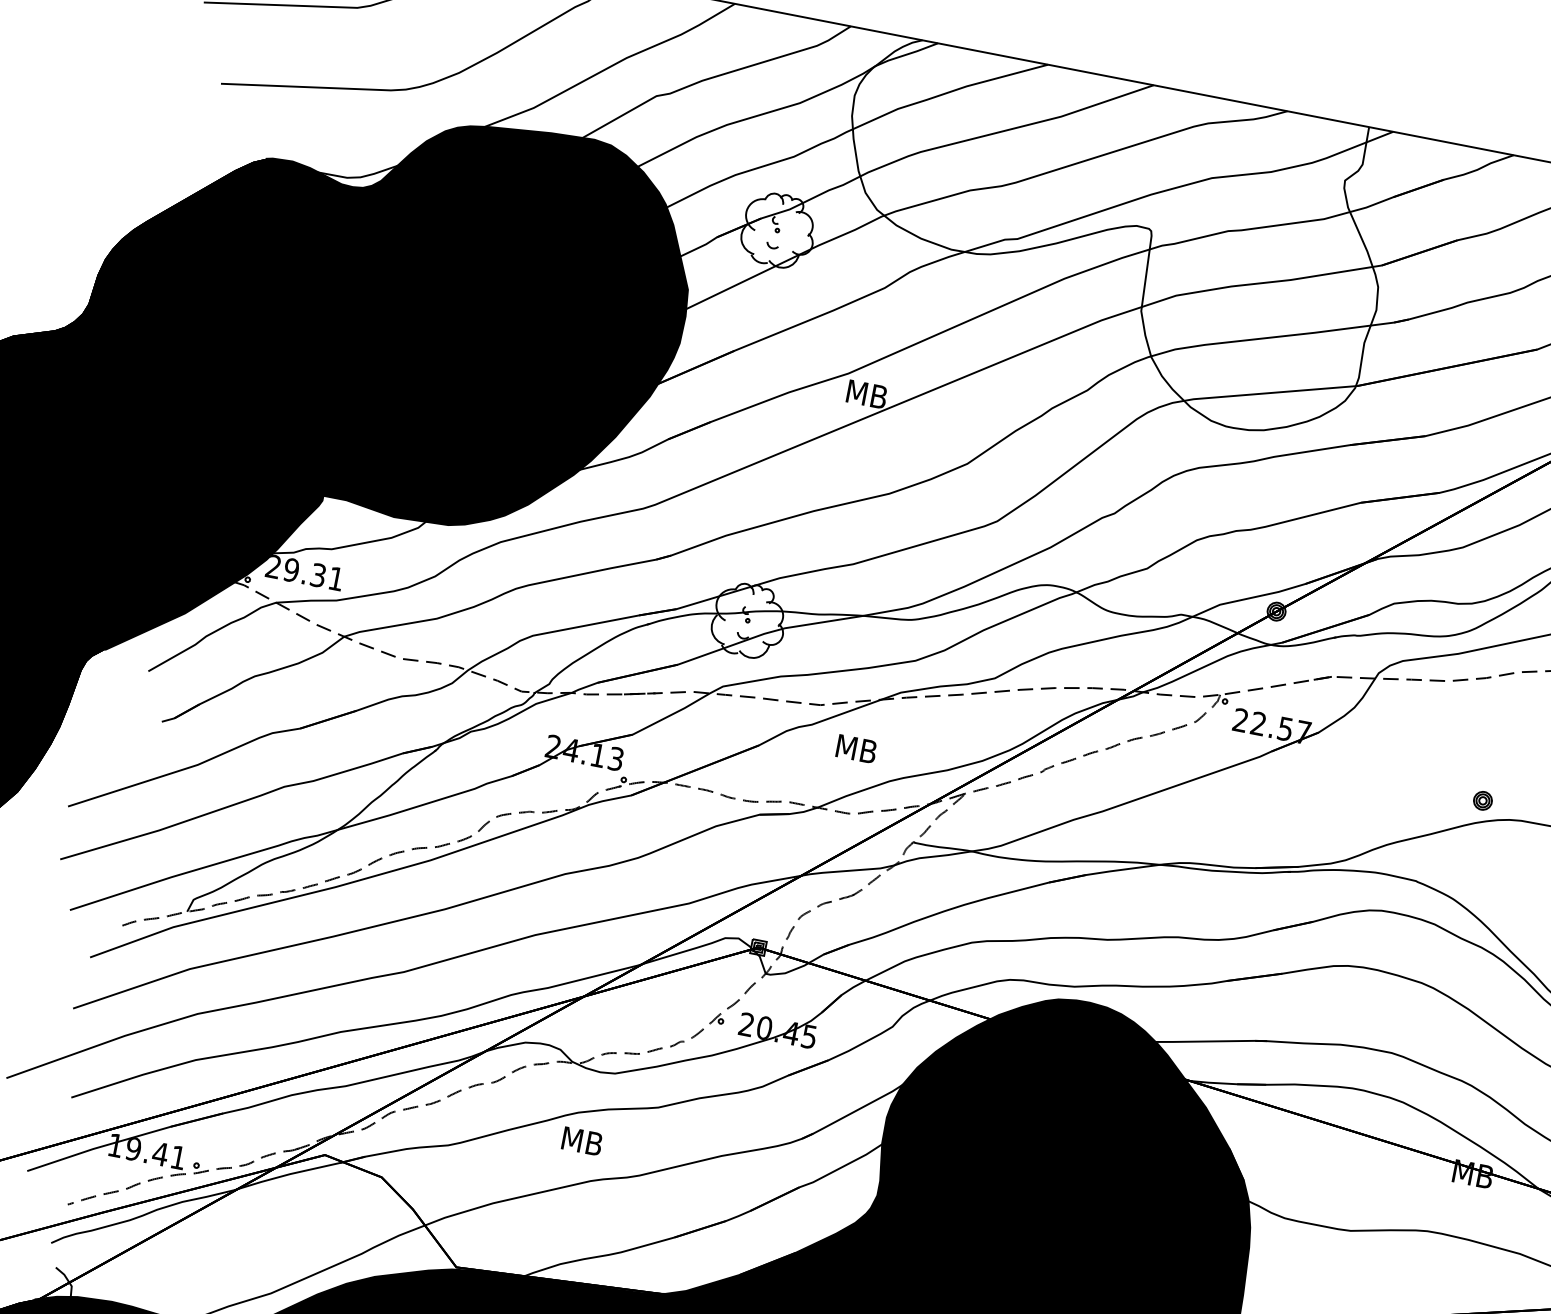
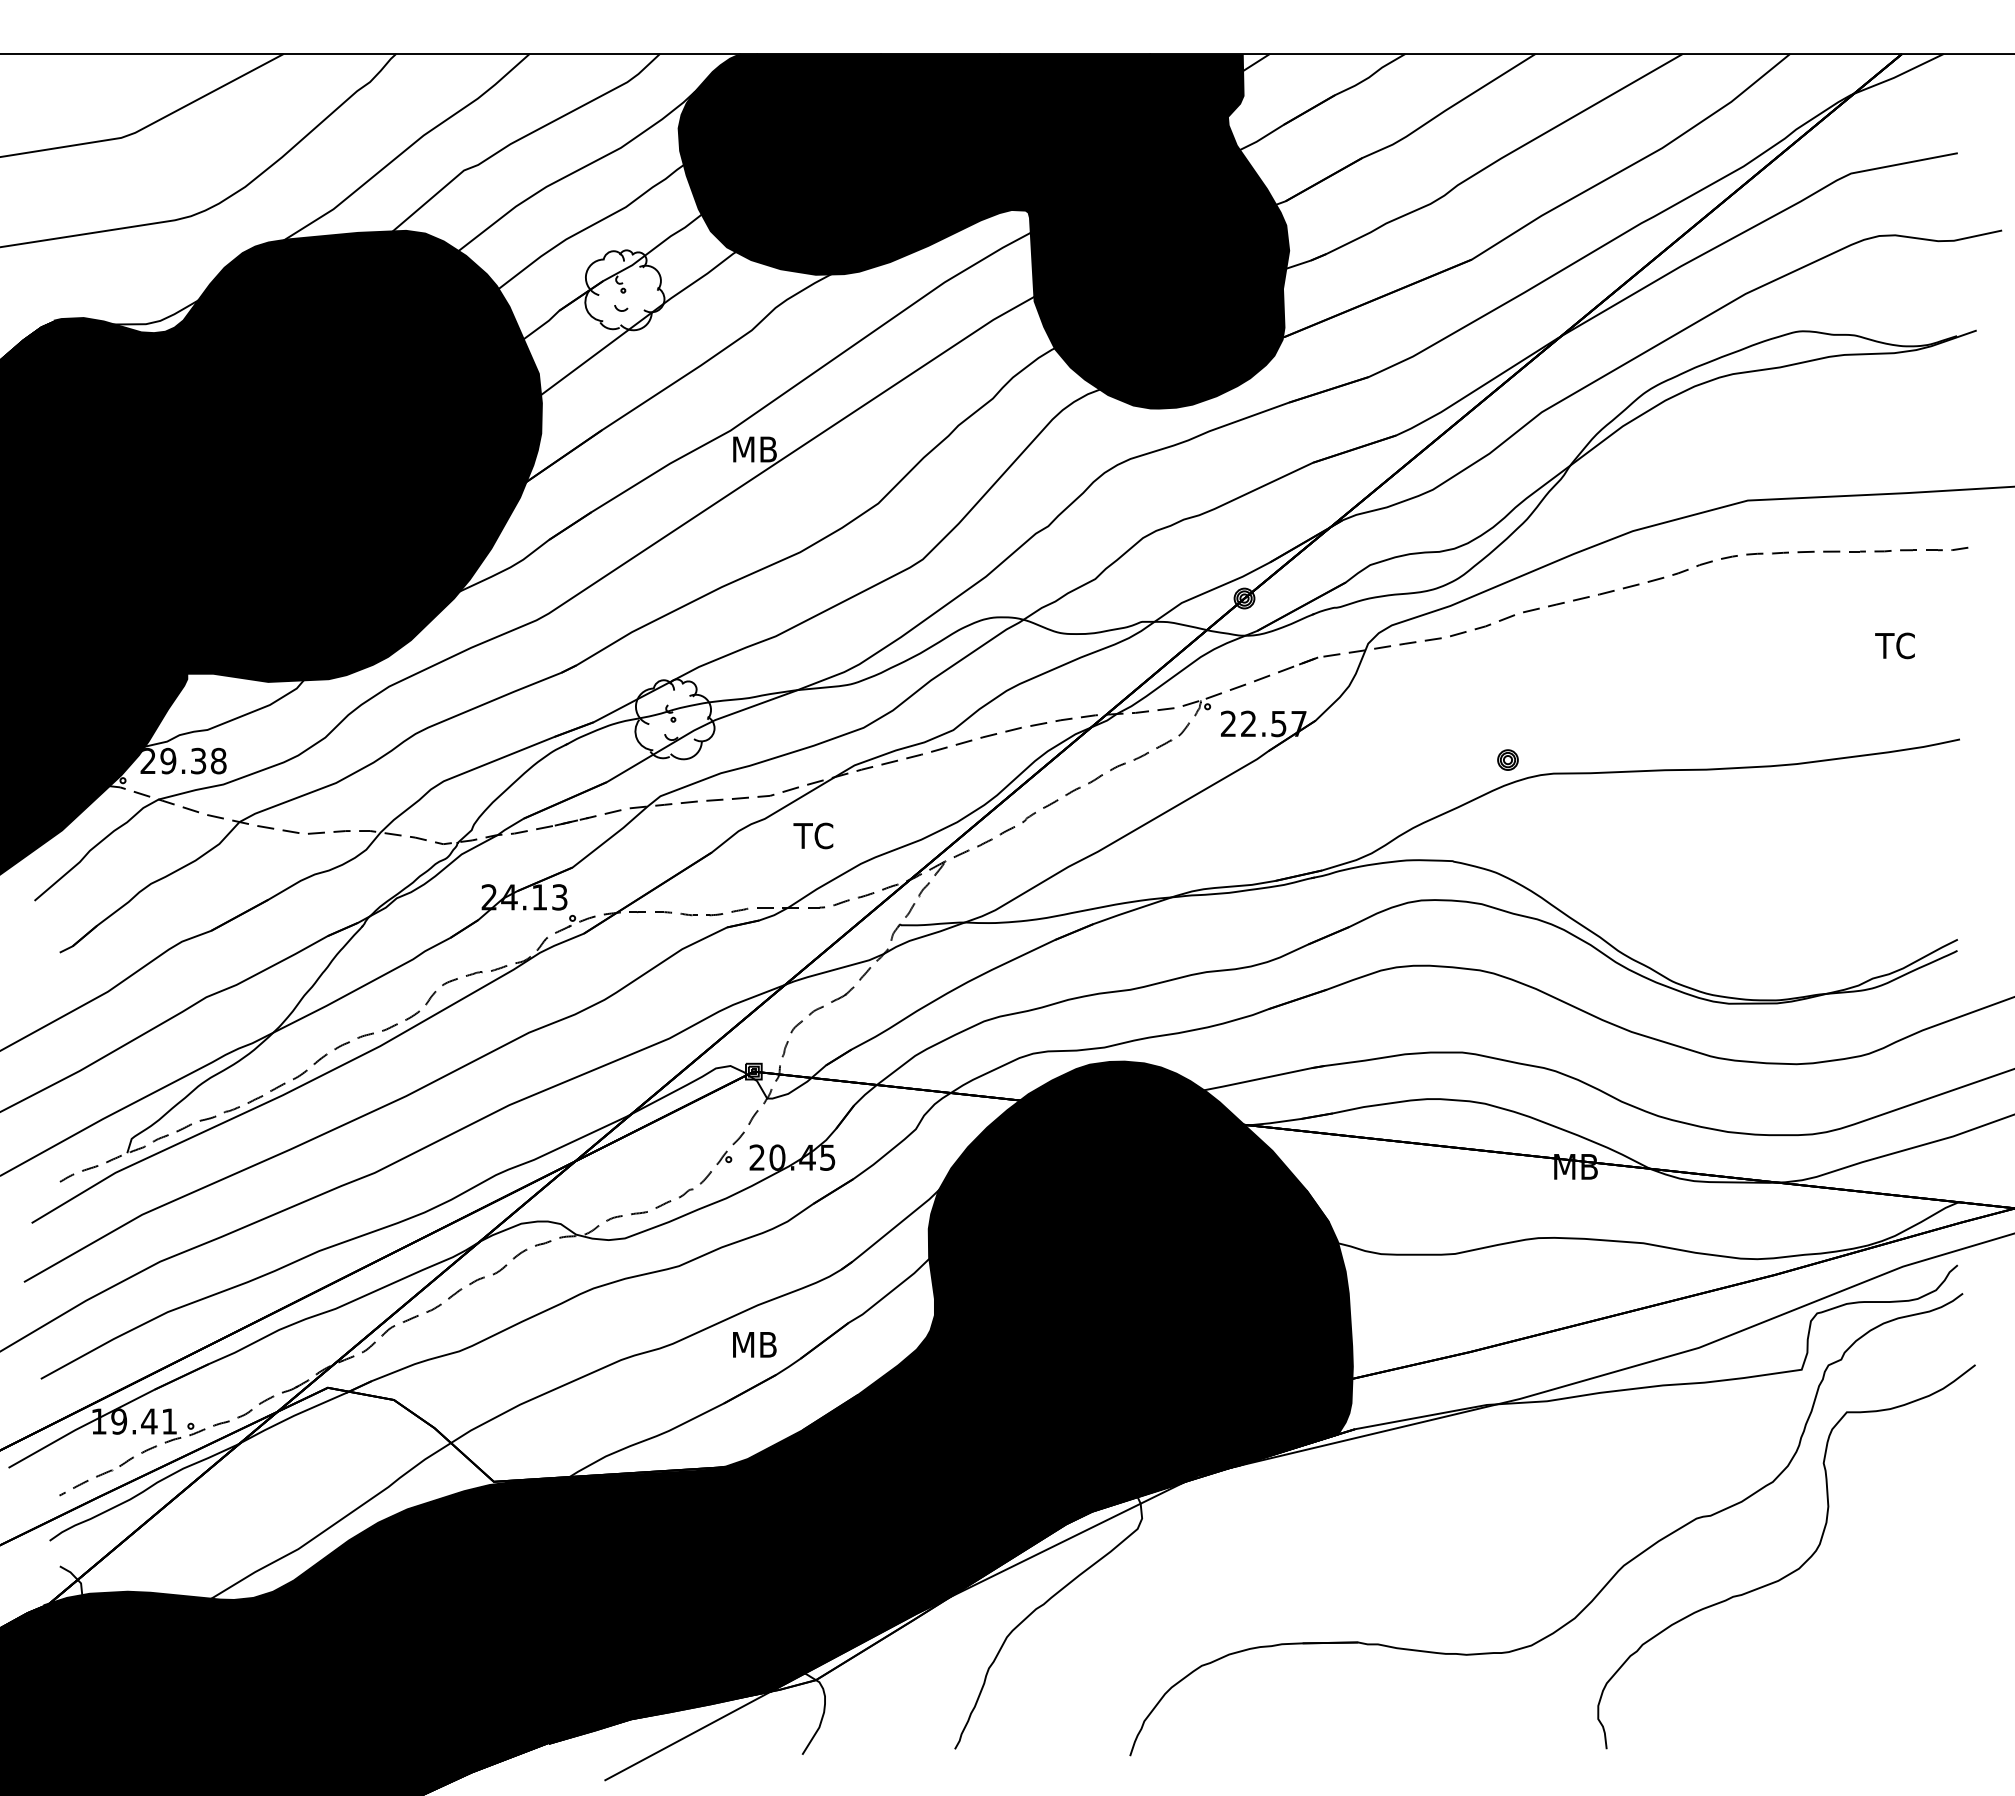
fill: (1107, 240) -> (983, 231), added
text: (336, 578) -> (218, 760), 29.31 -> 29.38
text: (855, 748) -> (816, 835), MB -> TC
text: (582, 1141) -> (754, 1344), moved

